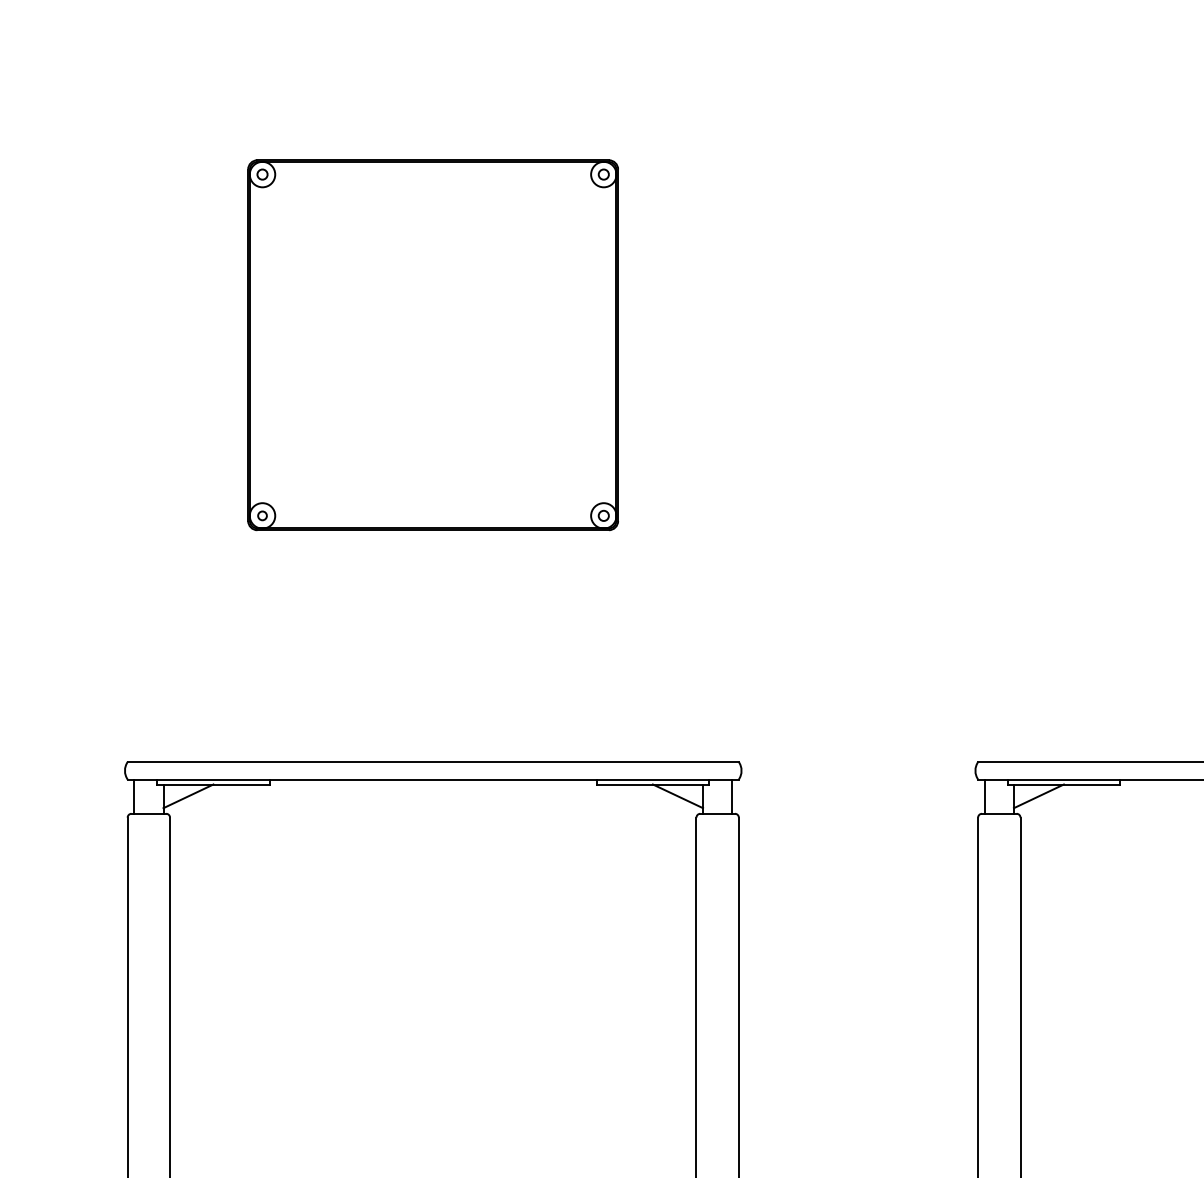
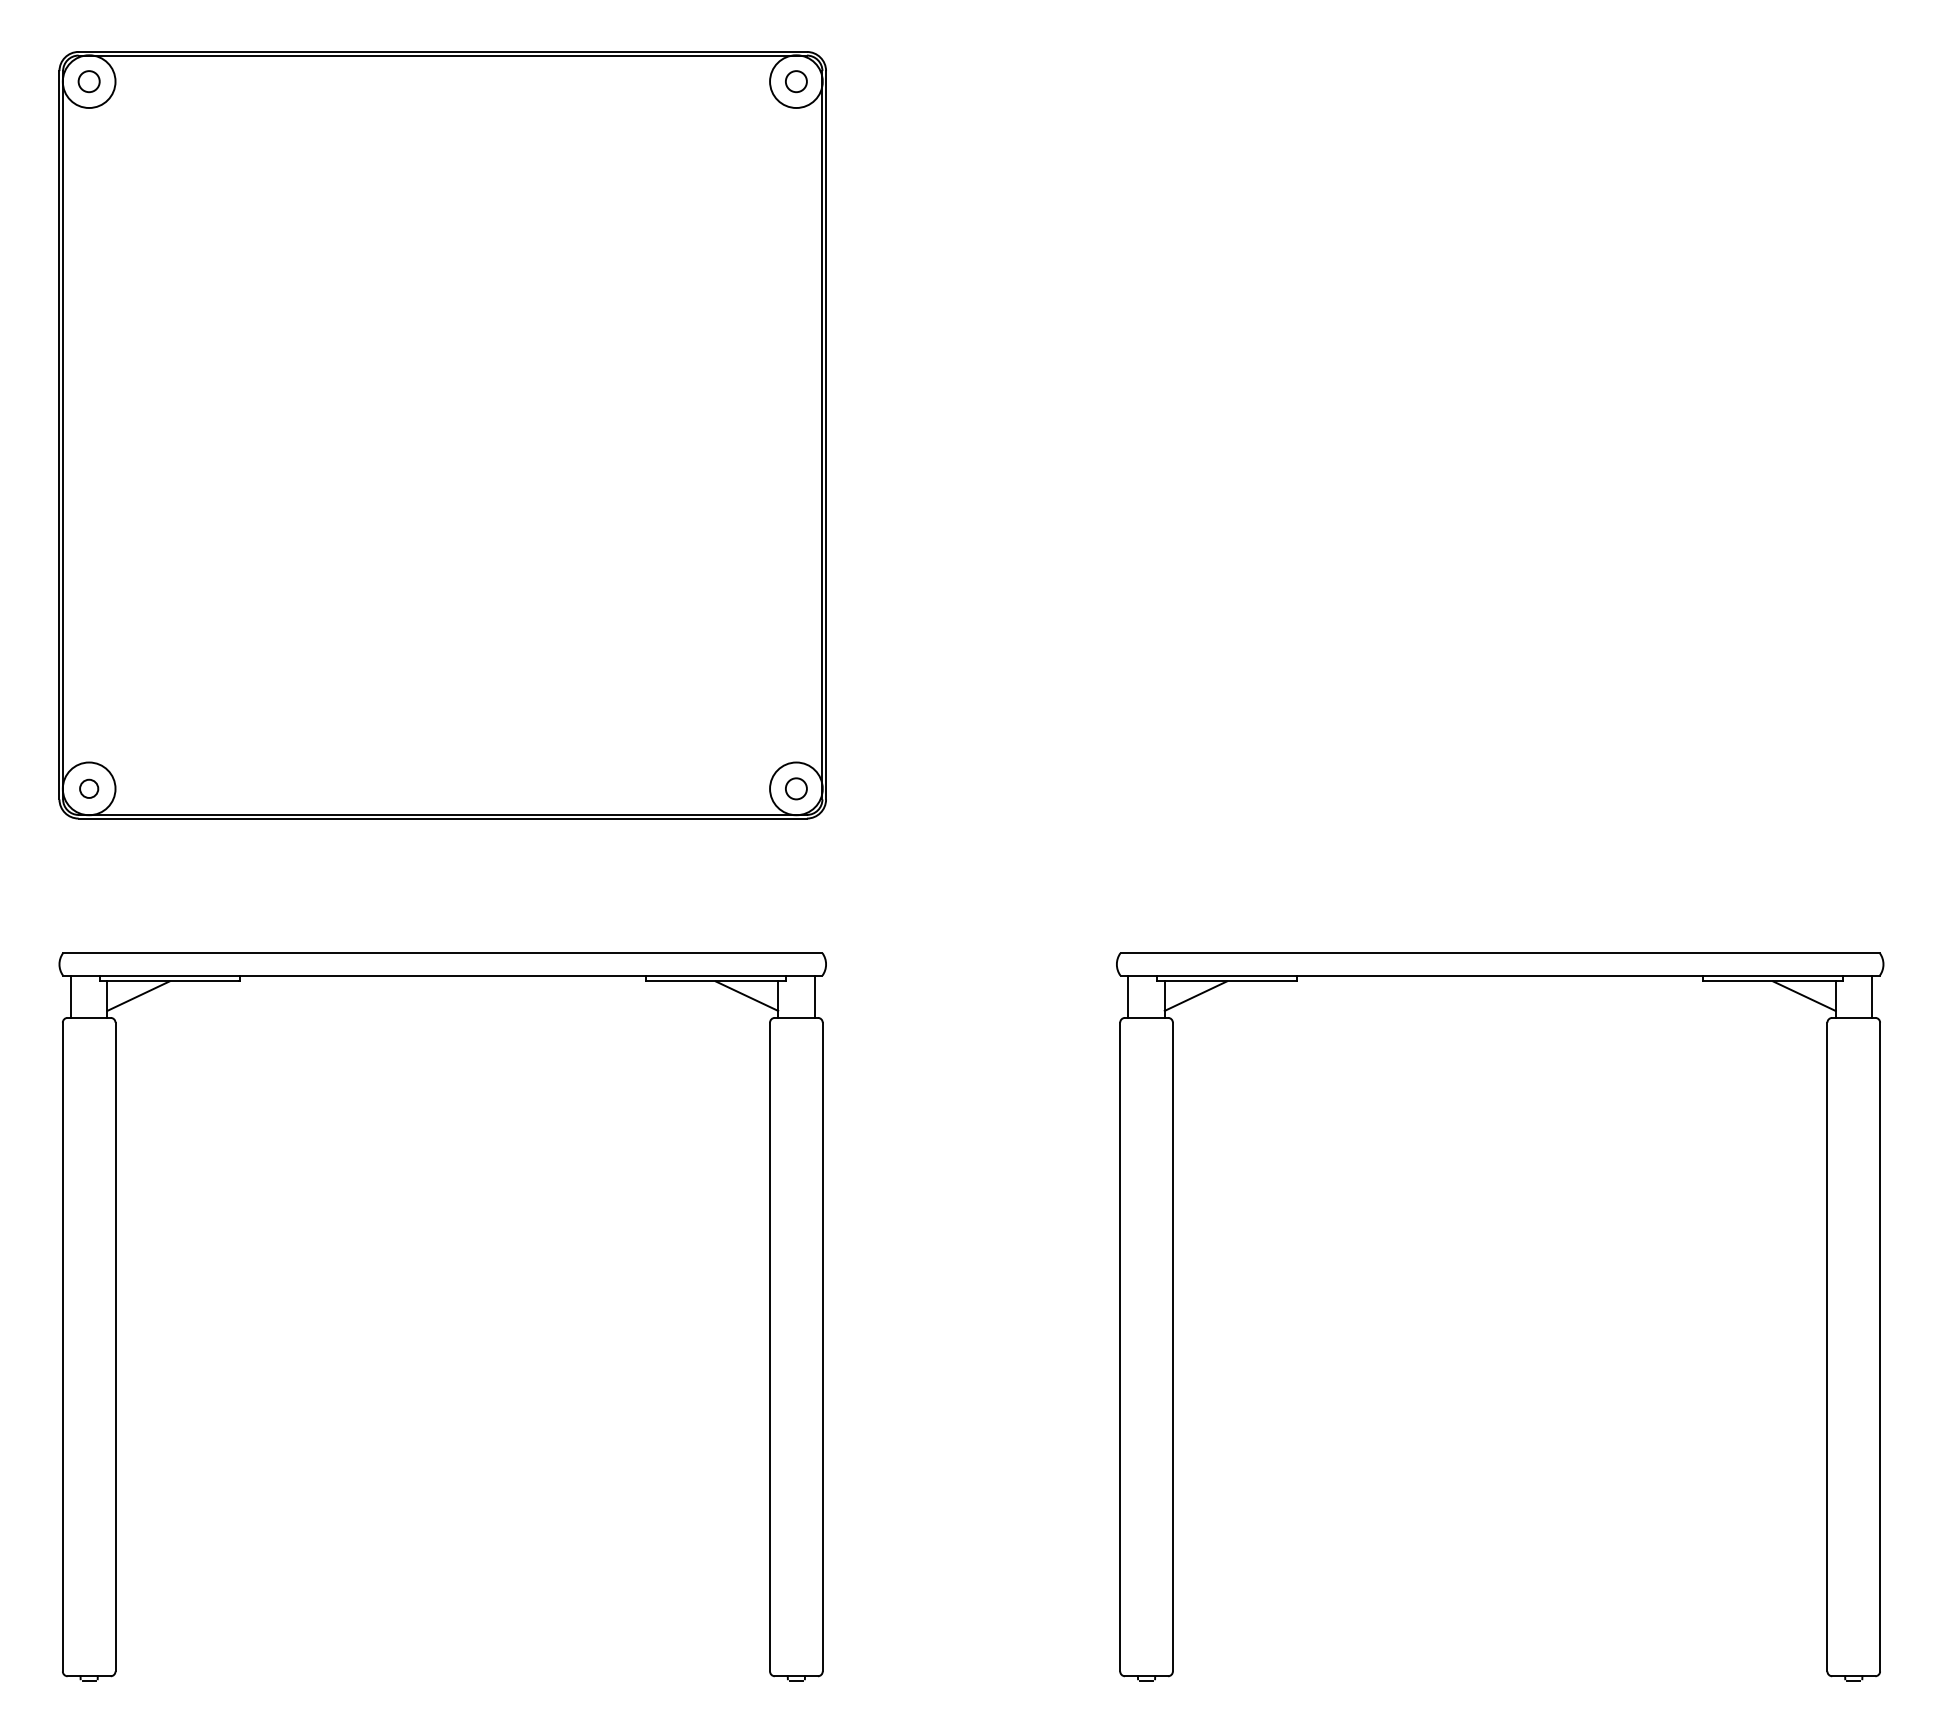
part: (433, 345) -> (442, 435), size x1.67

